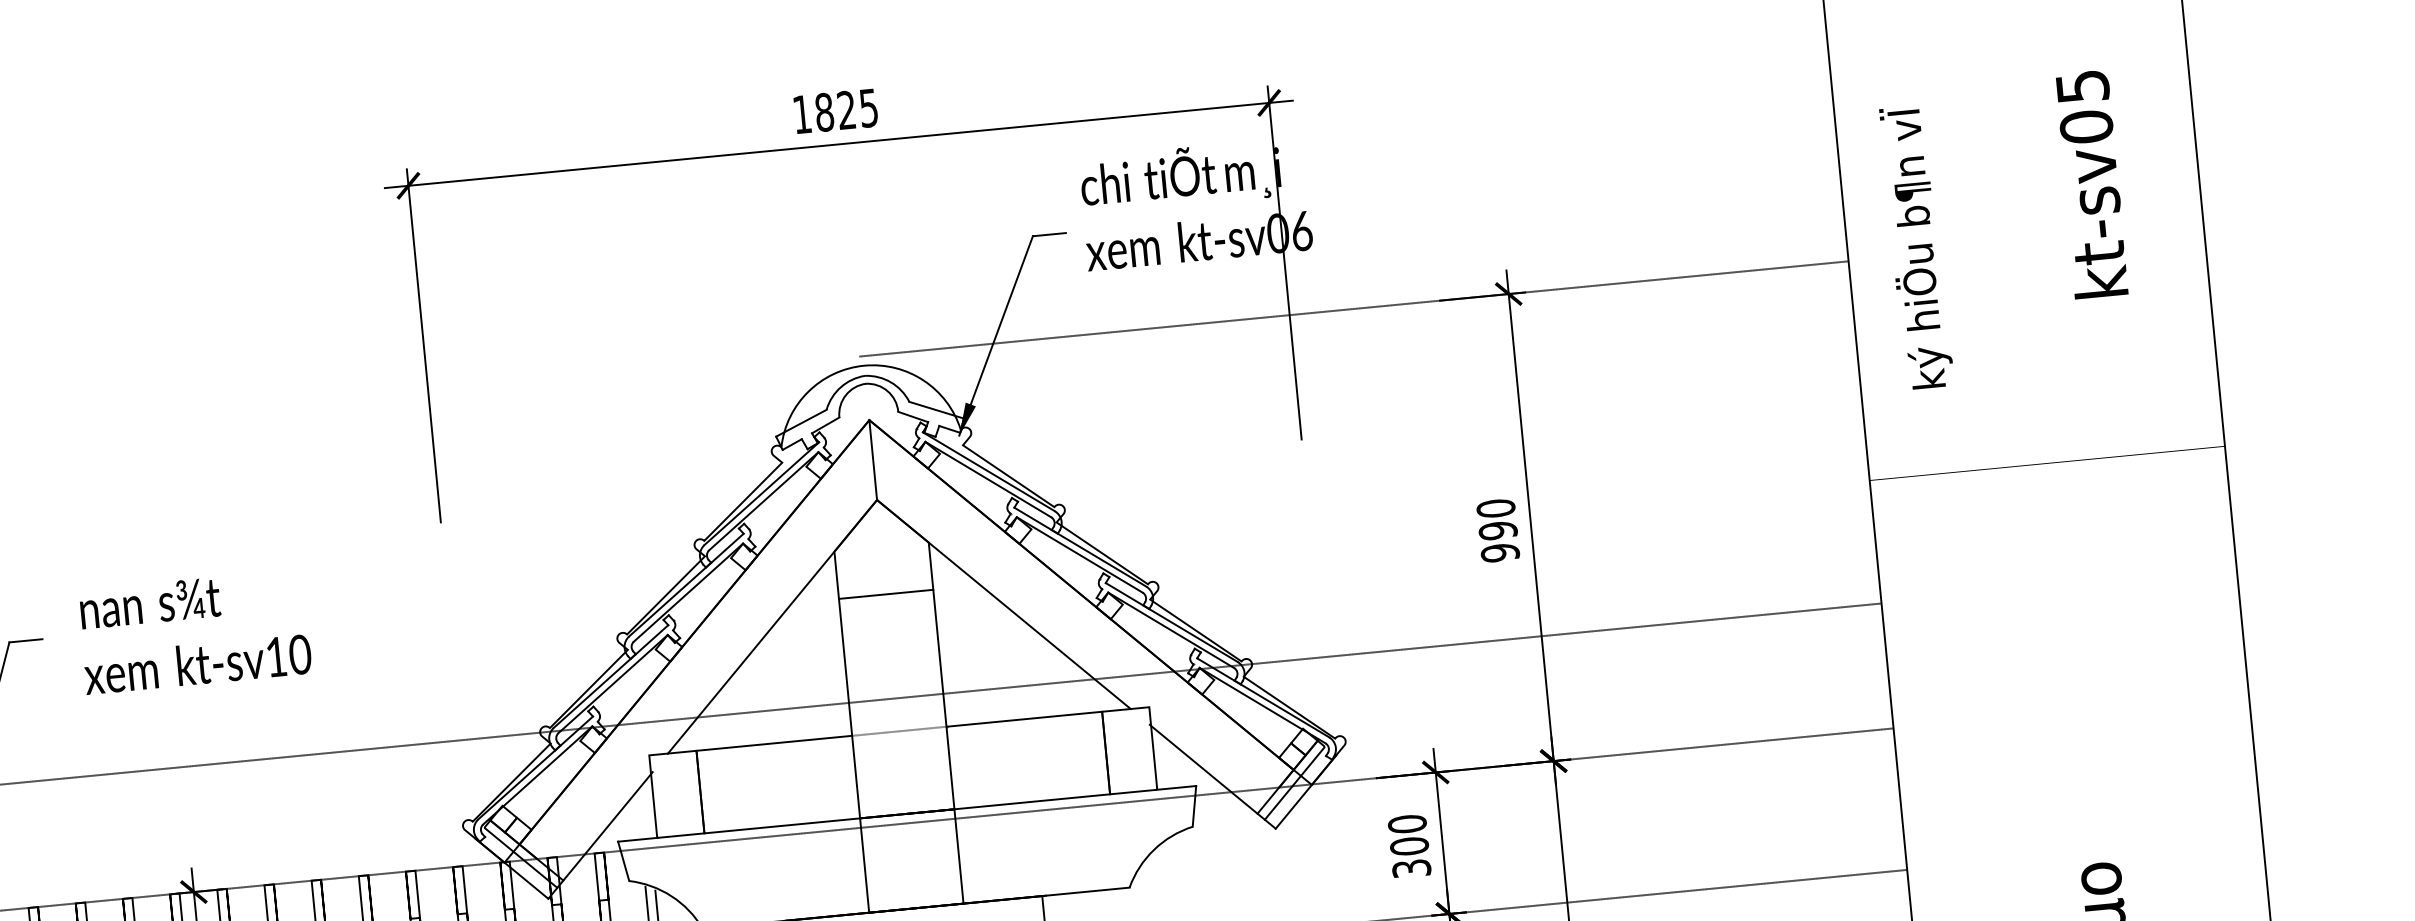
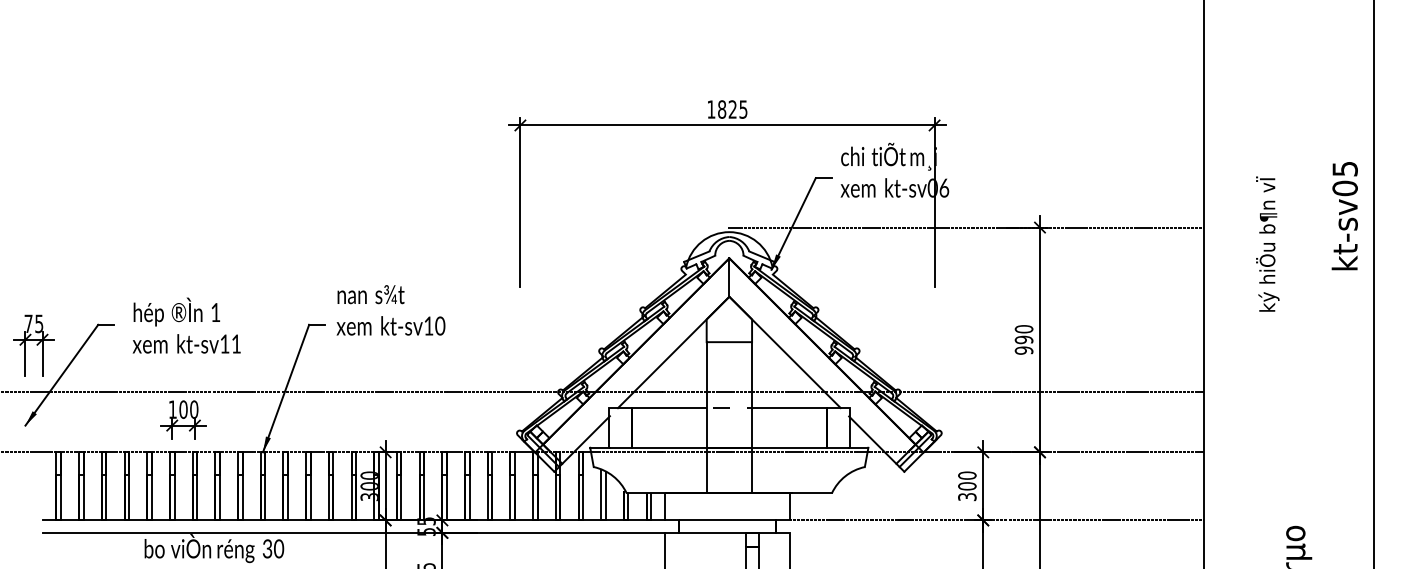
text: (2090, 185) -> (1344, 216), moved
text: (1916, 246) -> (1267, 243), moved
text: (193, 632) -> (390, 310), moved

